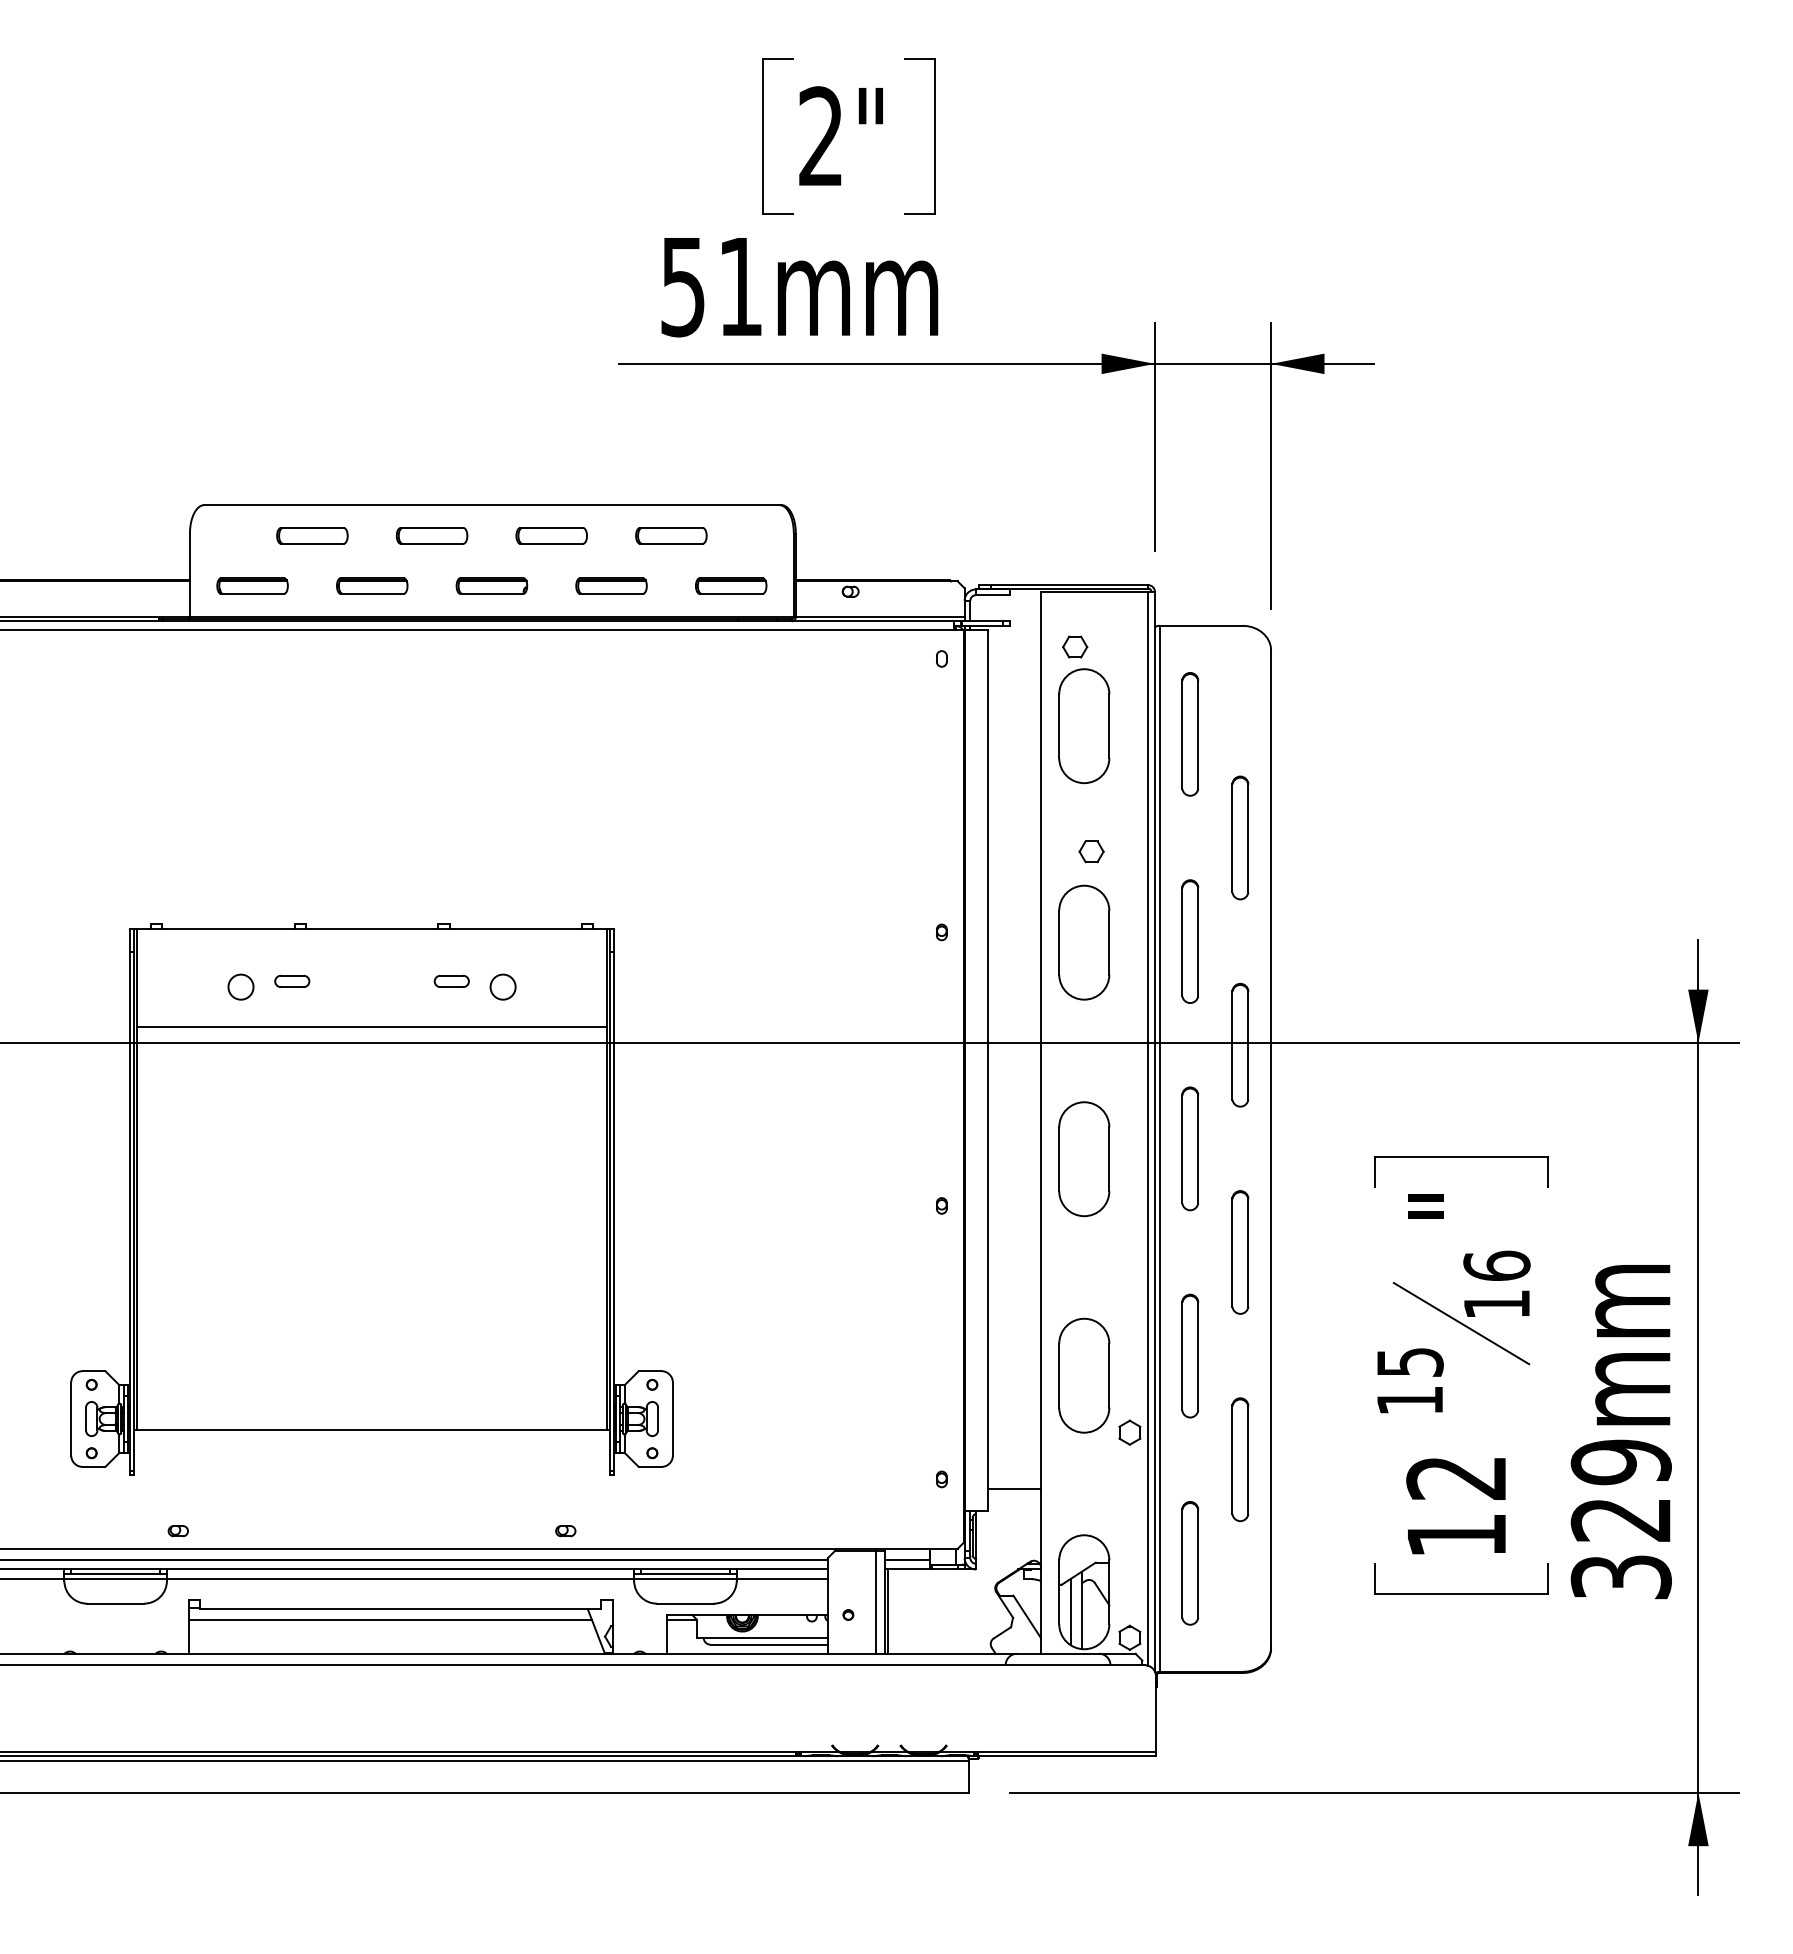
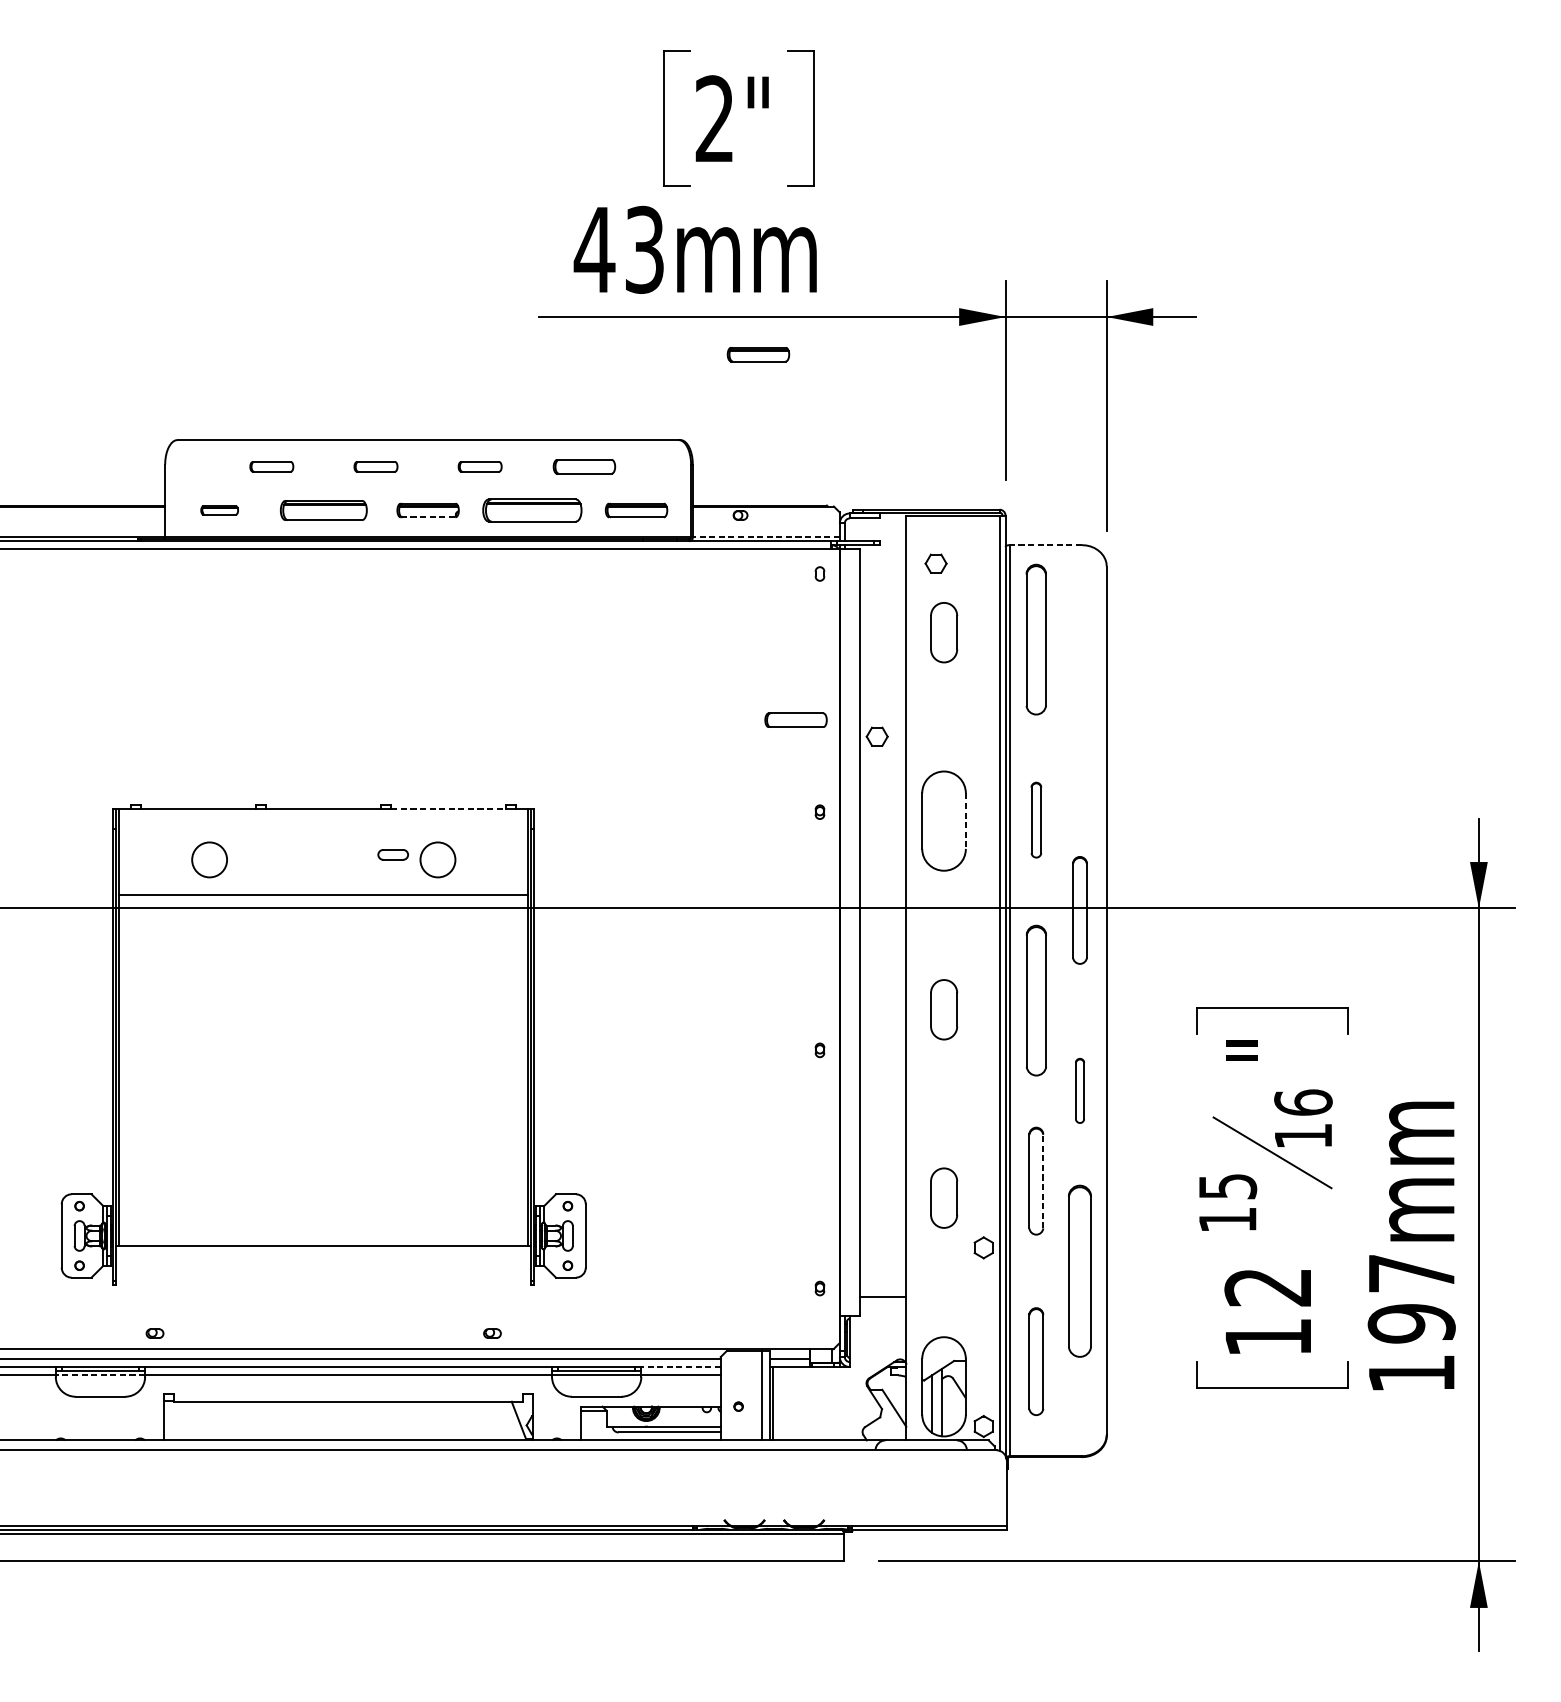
text: (710, 286) -> (618, 249), 51mm -> 43mm
part: (871, 406) -> (758, 354), added
part: (312, 535) -> (271, 466), size x0.7
part: (431, 535) -> (375, 466), size x0.7
part: (551, 535) -> (480, 466), size x0.7
part: (252, 585) -> (219, 510), size x0.6
part: (372, 585) -> (324, 510), size x1.4
part: (611, 585) -> (532, 510), size x1.6
line: (492, 594) -> (428, 517), solid -> dashed
line: (879, 616) -> (765, 537), solid -> dashed
line: (1201, 625) -> (1046, 544), solid -> dashed
part: (1084, 726) -> (944, 632), size x0.6
part: (1190, 734) -> (1036, 639), size x1.4
part: (914, 826) -> (796, 719), added
part: (1240, 837) -> (1080, 729), removed
part: (1091, 851) -> (877, 736), moved
line: (516, 929) -> (449, 809), solid -> dashed
part: (1190, 941) -> (1036, 820), size x0.7
line: (1109, 942) -> (966, 820), solid -> dashed
part: (292, 980) -> (254, 854), removed
circle: (240, 986) -> (209, 859), size x1.6
circle: (502, 986) -> (437, 859), size x1.6
part: (1189, 1148) -> (1035, 1000), size x1.4
part: (1084, 1159) -> (944, 1009), size x0.6
part: (1240, 1252) -> (1080, 1090), size x0.6
line: (1198, 1355) -> (1043, 1180), solid -> dashed
part: (1084, 1375) -> (944, 1198), size x0.6
part: (1240, 1459) -> (1080, 1271), size x1.6
text: (1620, 1519) -> (1411, 1323), 329mm -> 197mm
line: (782, 1569) -> (681, 1367), solid -> dashed
line: (115, 1578) -> (100, 1374), solid -> dashed
line: (389, 1619) -> (338, 1410), removed

